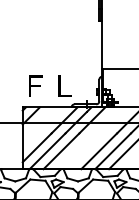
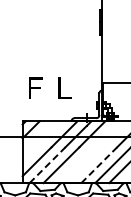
text: (50, 85) -> (50, 87), moved
line: (47, 150) -> (47, 164), solid -> dashed
line: (99, 150) -> (99, 164), solid -> dashed

